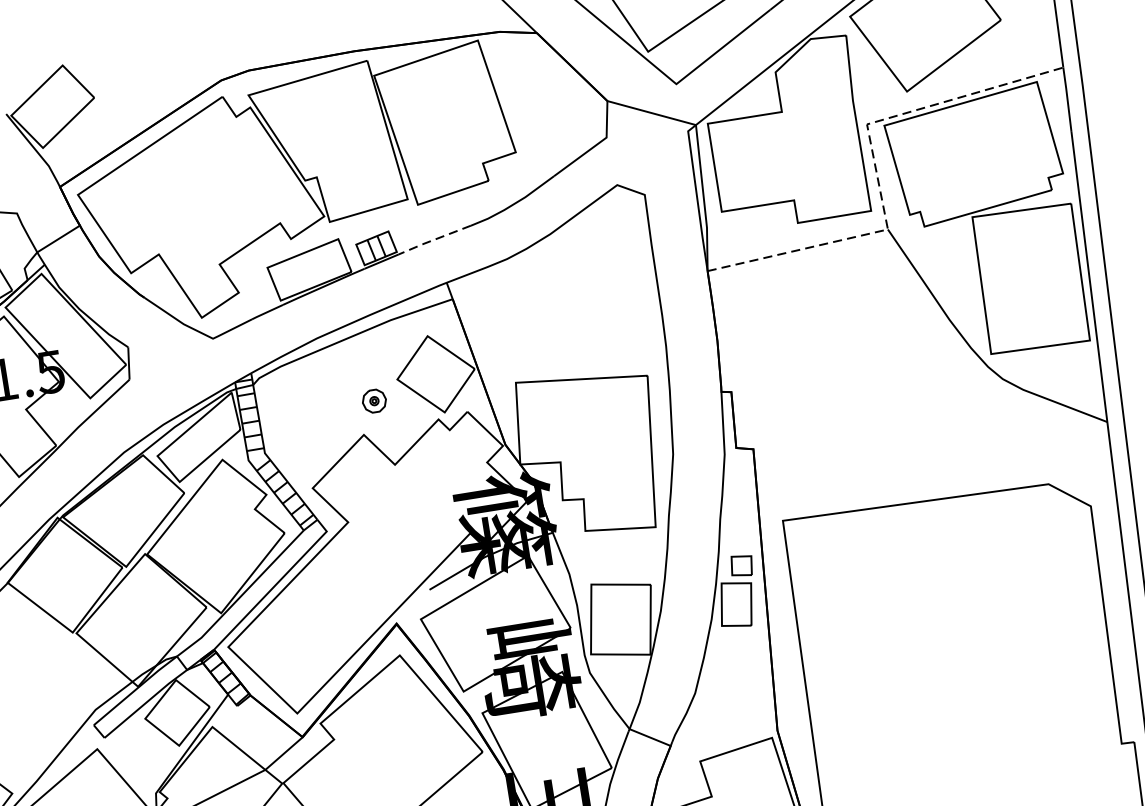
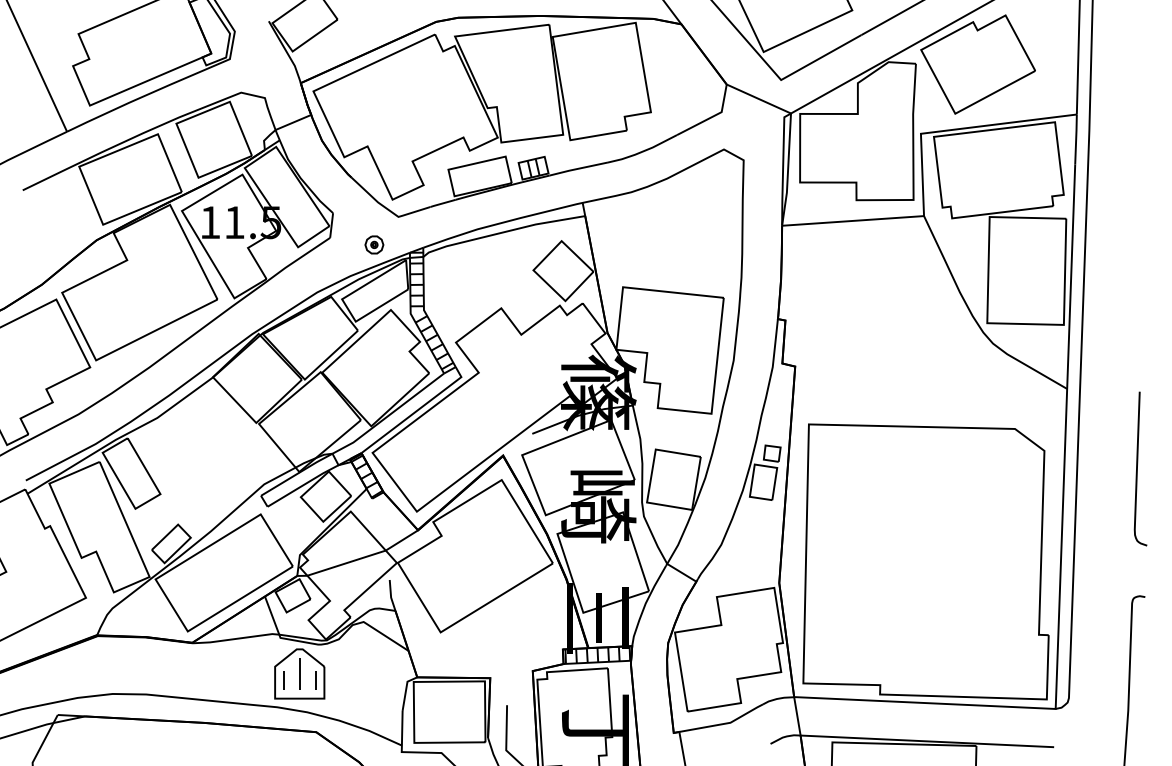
line: (875, 167) -> (922, 167), dashed -> solid
line: (433, 239) -> (577, 168), dashed -> solid
part: (374, 400) -> (374, 244), moved

